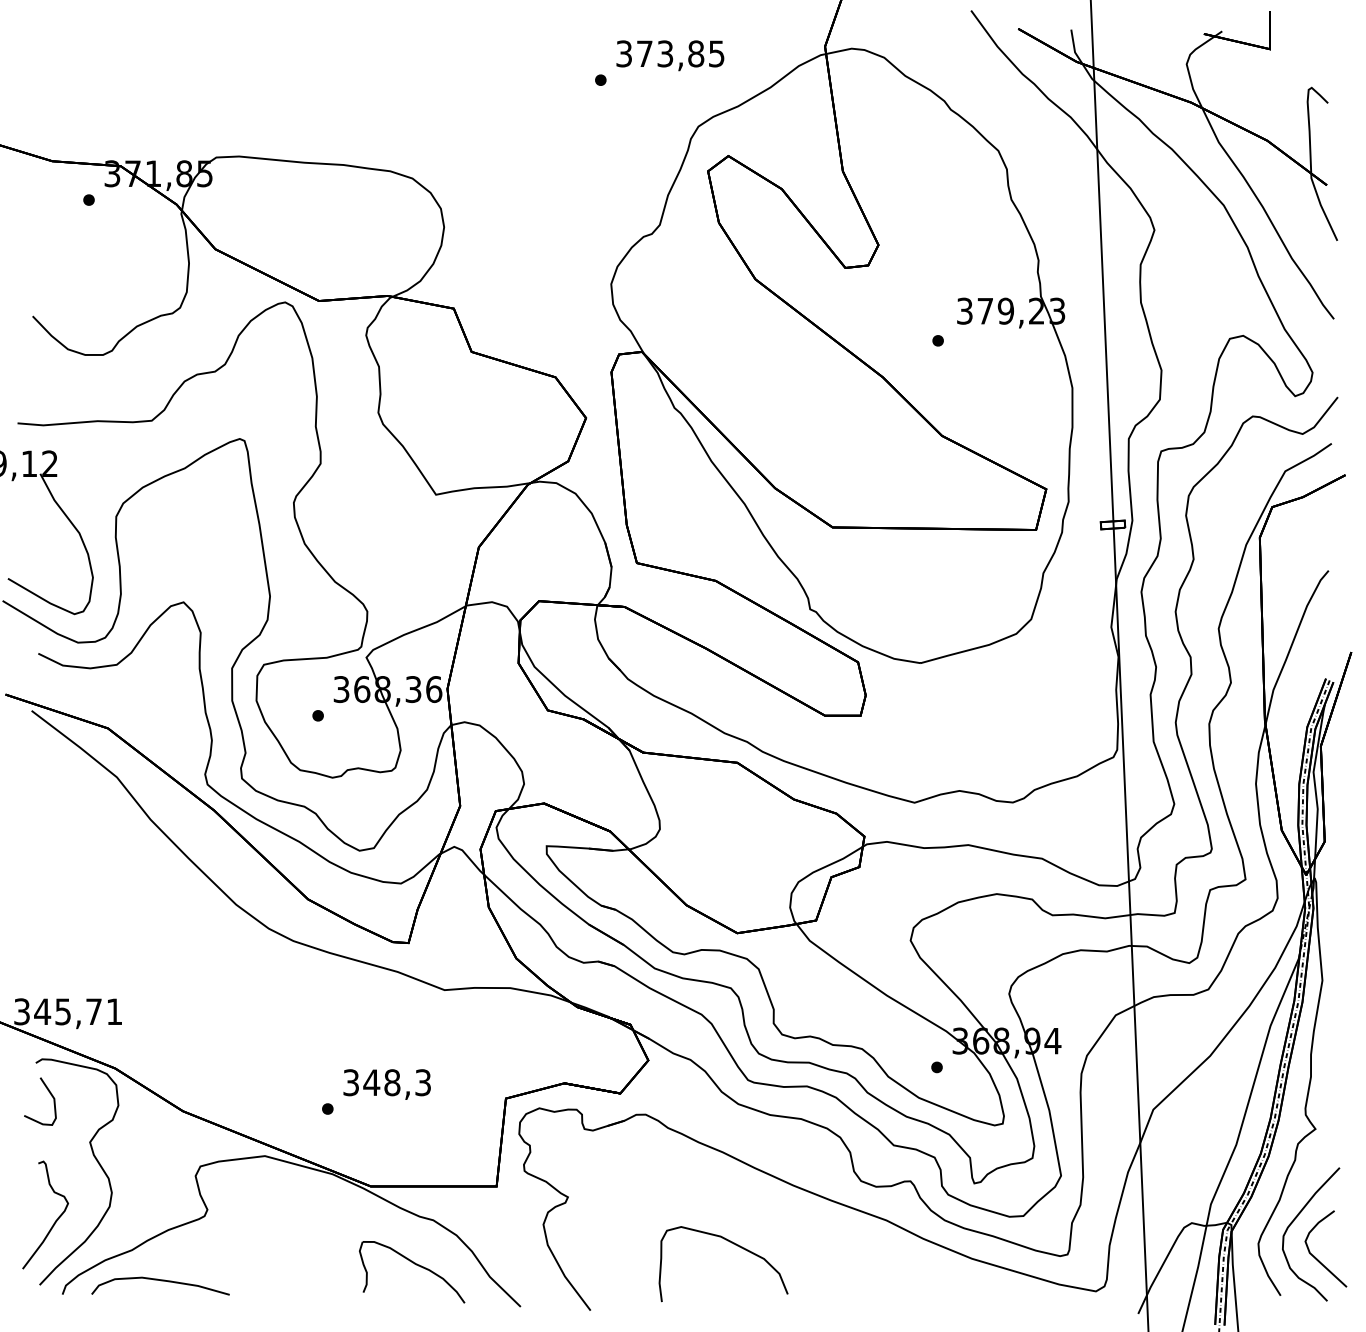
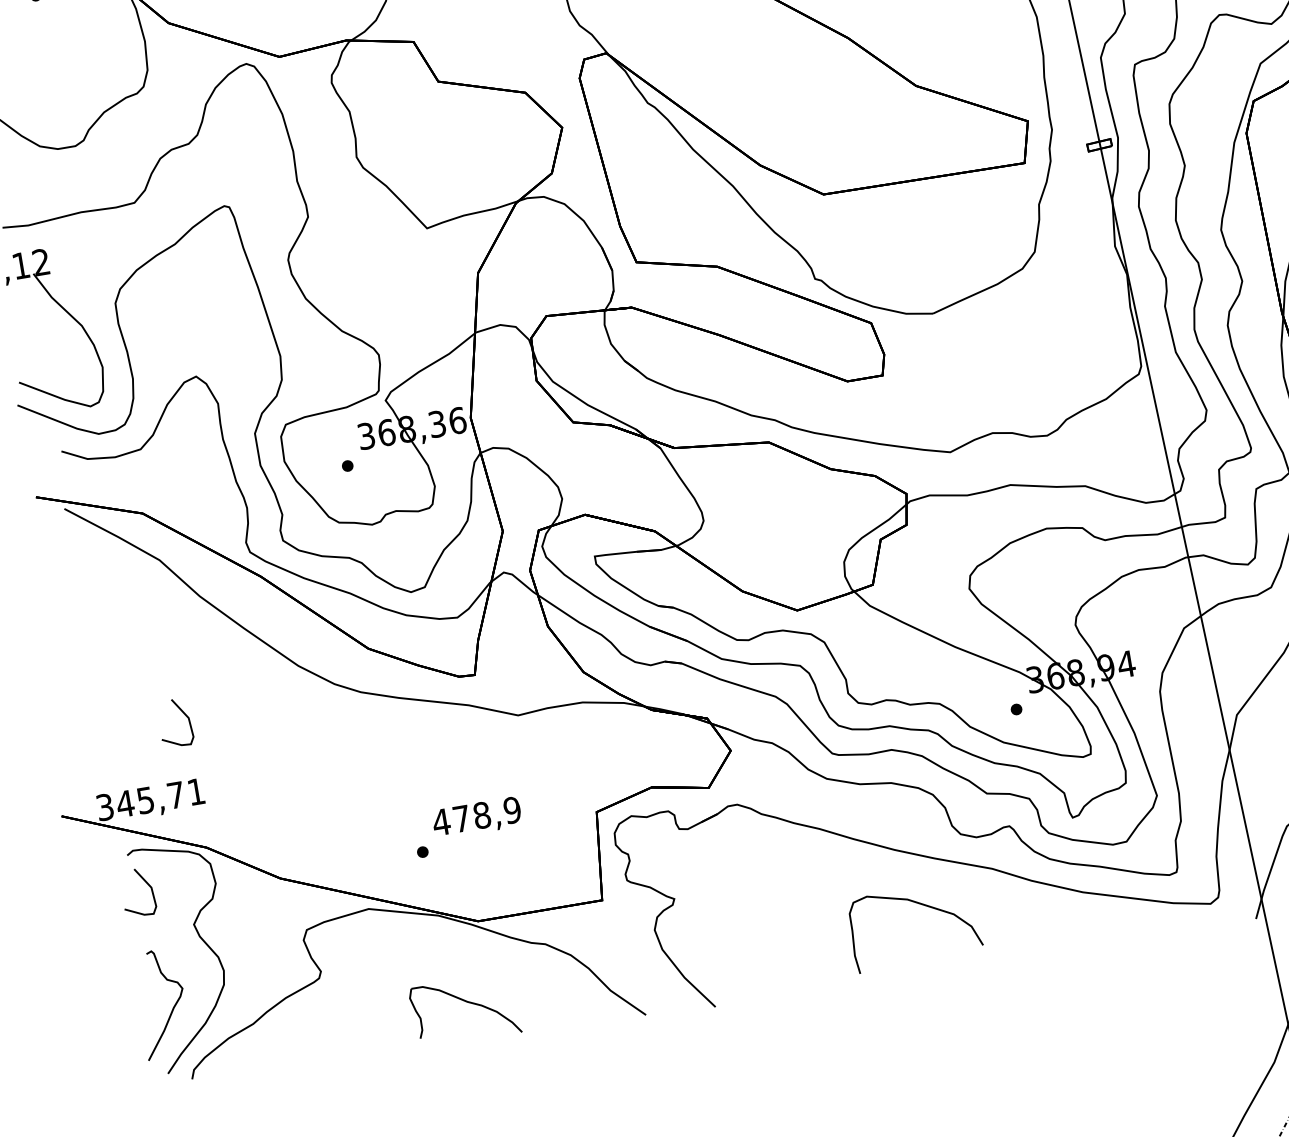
curve: (114, 932) -> (183, 713), added
text: (386, 1082) -> (476, 816), 348,3 -> 478,9
curve: (733, 1244) -> (921, 905), moved
part: (416, 1265) -> (468, 1003), moved
curve: (160, 1281) -> (286, 1050), removed

